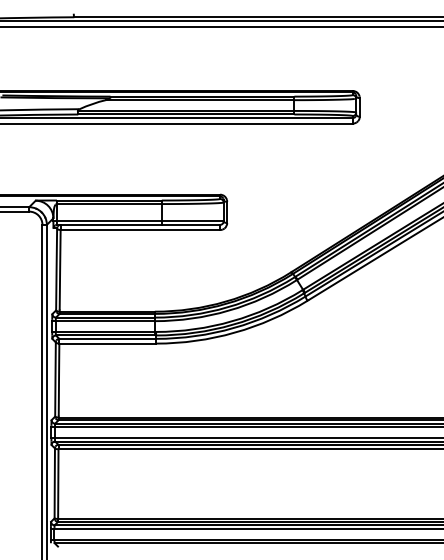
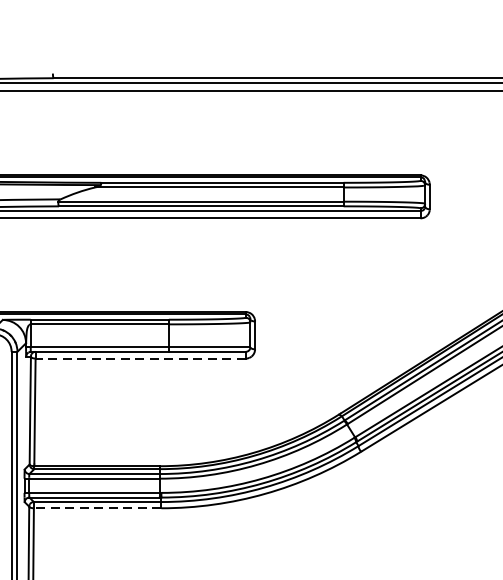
line: (140, 230) -> (140, 359), solid -> dashed
line: (107, 343) -> (97, 508), solid -> dashed

